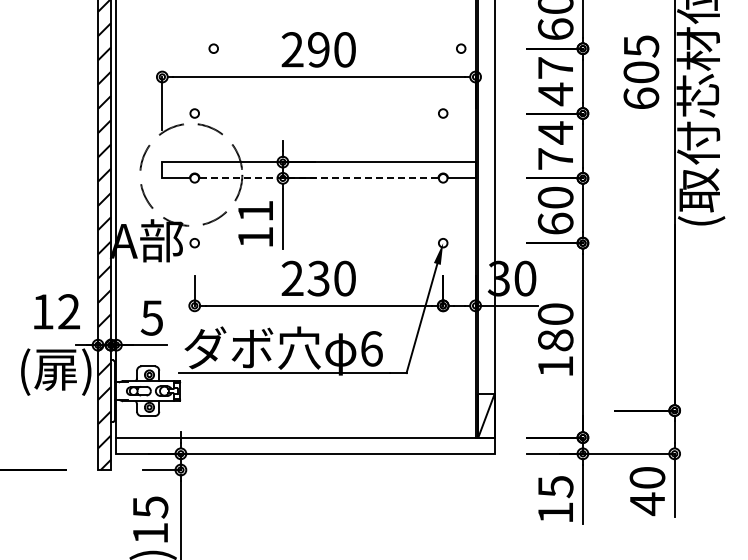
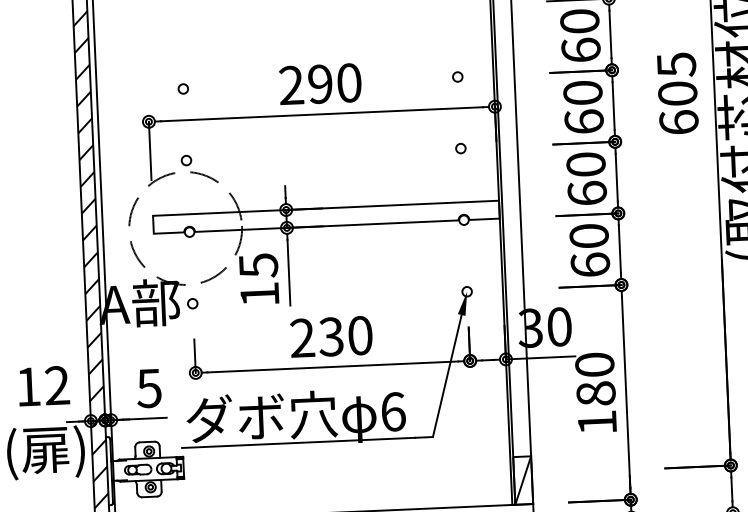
circle: (213, 48) -> (183, 88), moved
circle: (461, 48) -> (458, 76), moved
text: (555, 81) -> (583, 107), 47 -> 60
text: (555, 145) -> (586, 178), 74 -> 60
line: (319, 178) -> (327, 226), dashed -> solid
text: (255, 211) -> (258, 265), 11 -> 15

